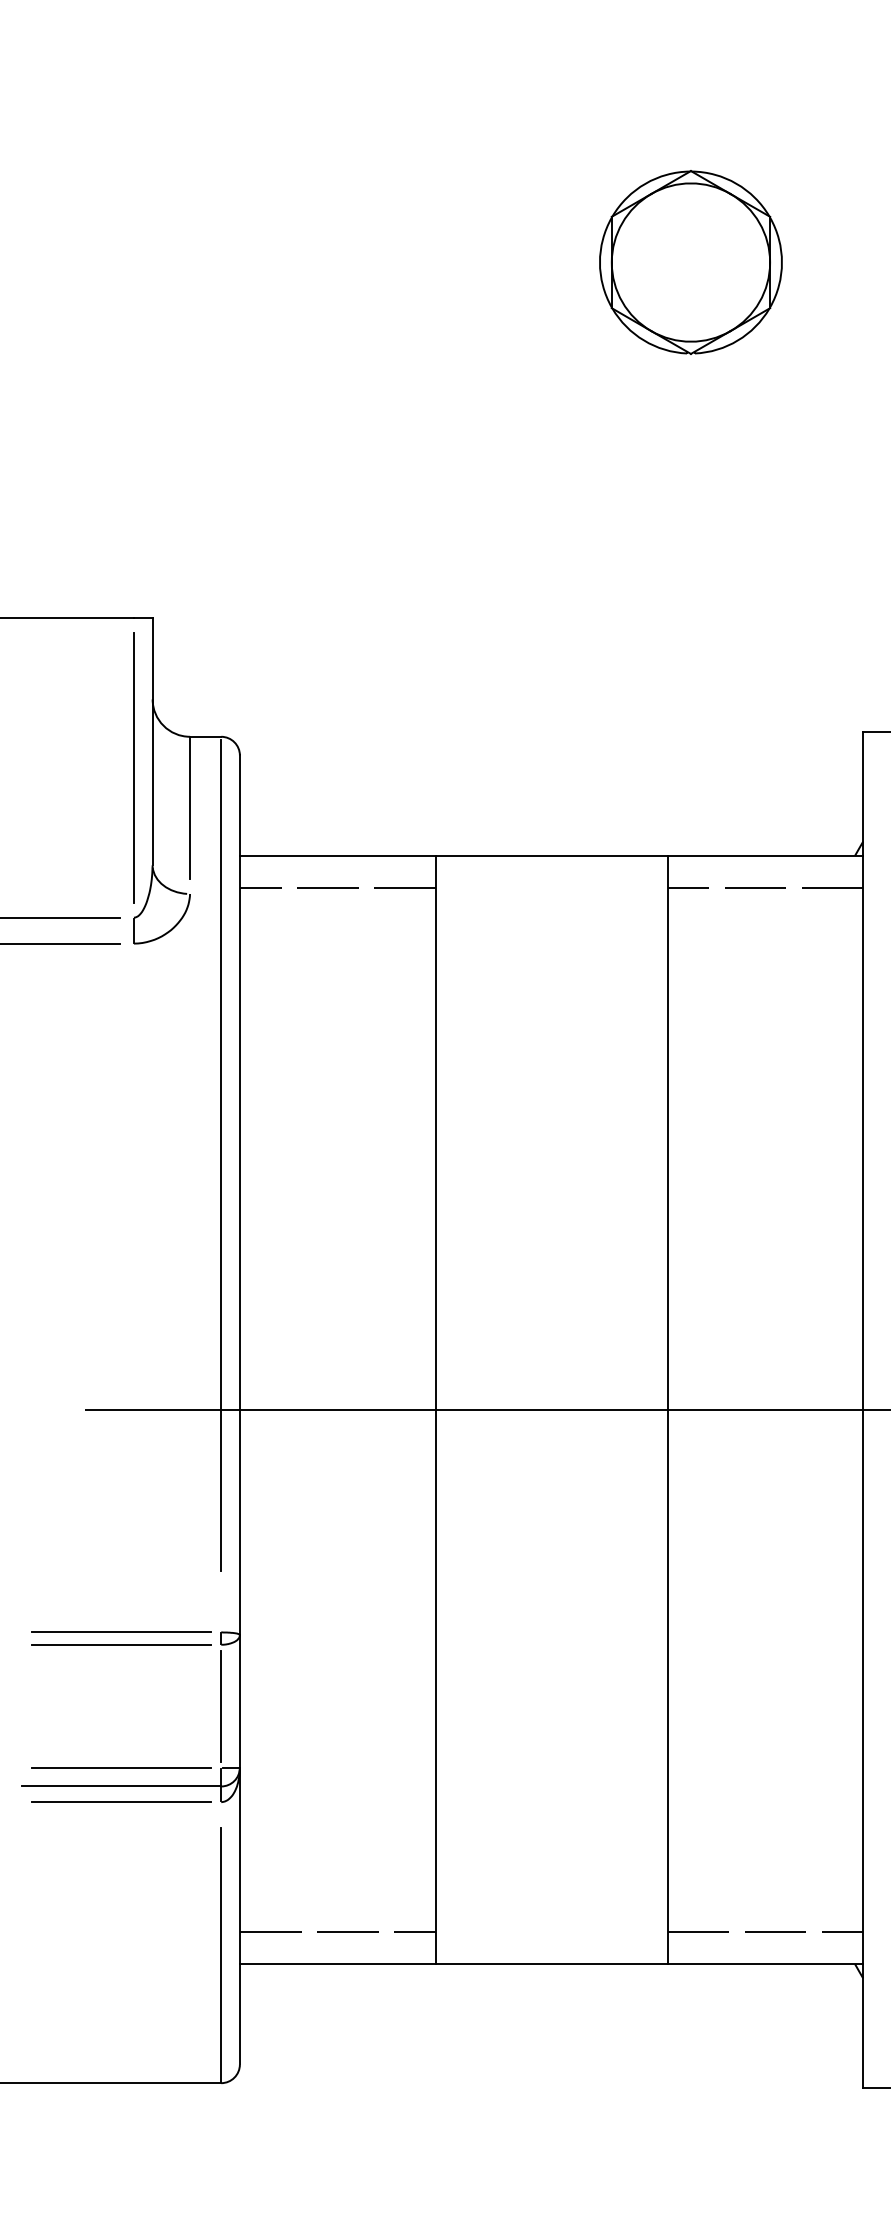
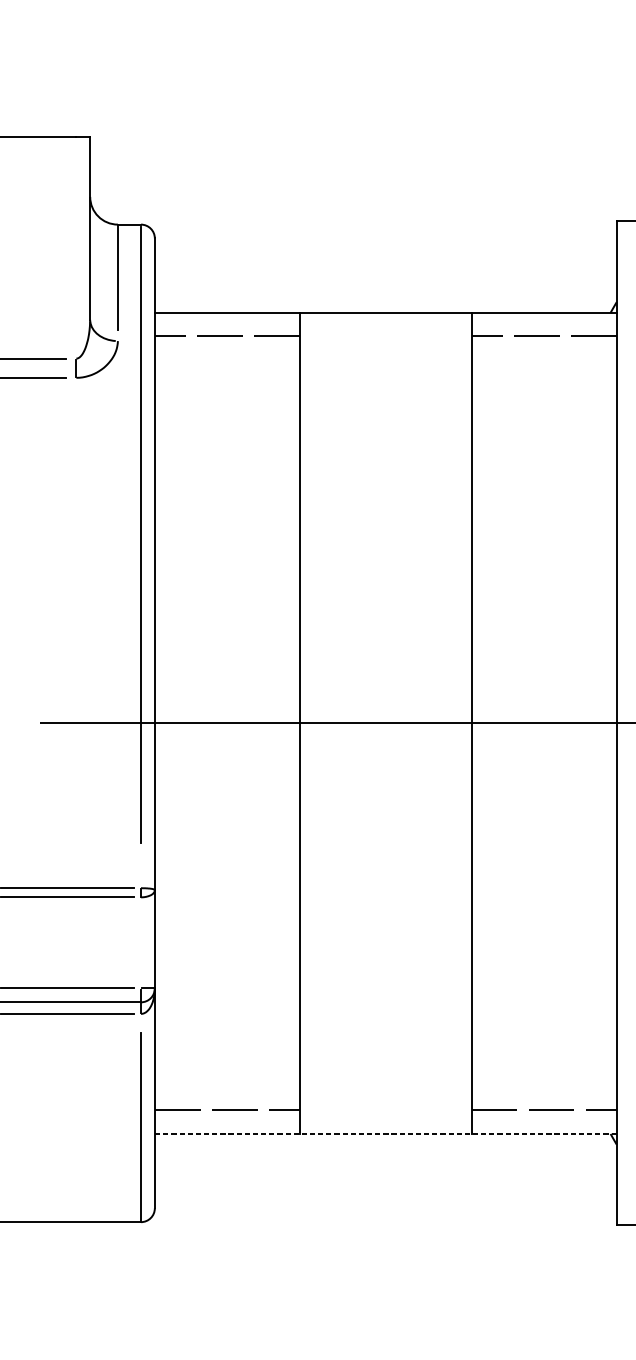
line: (133, 767) -> (76, 247), removed
line: (221, 1705) -> (141, 942), removed
line: (551, 1964) -> (385, 1134), solid -> dashed

